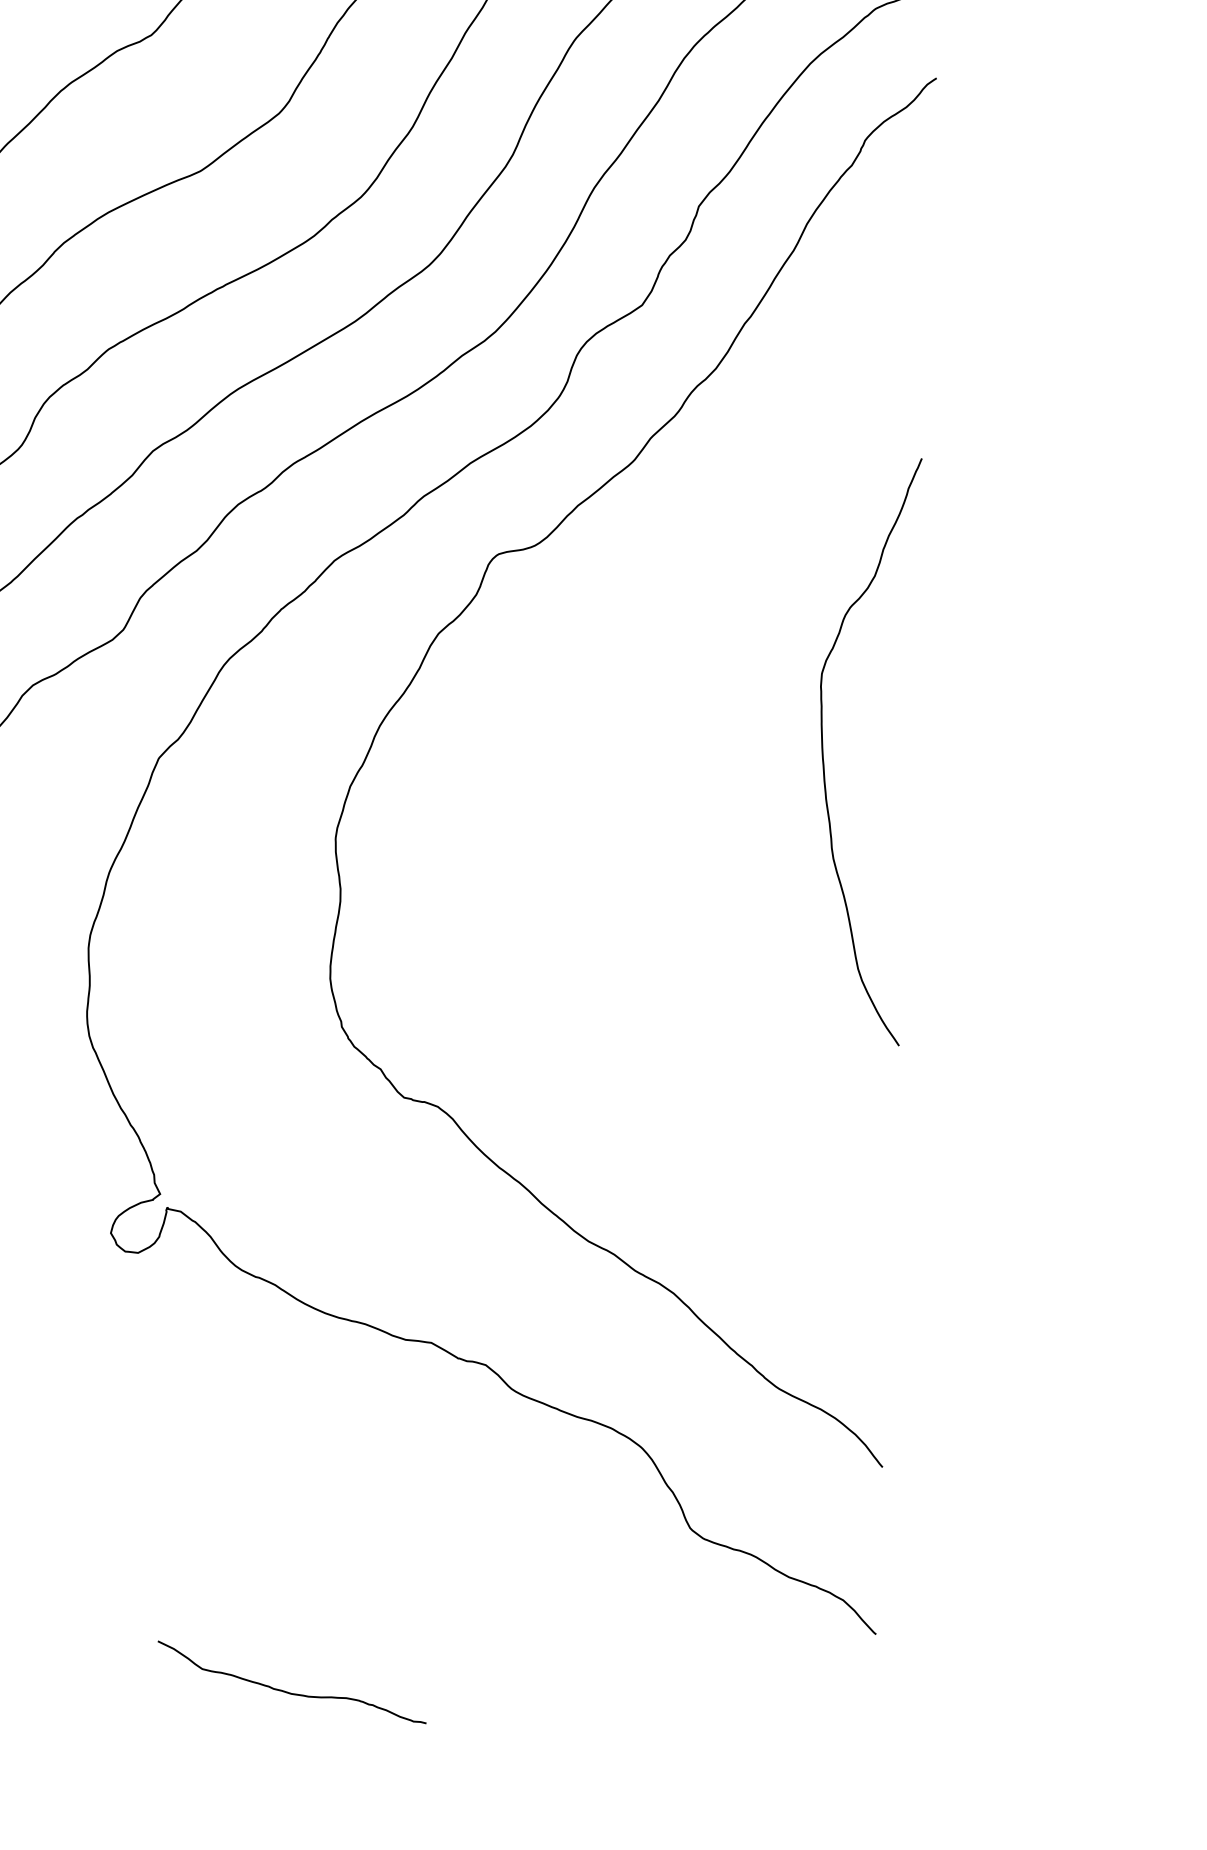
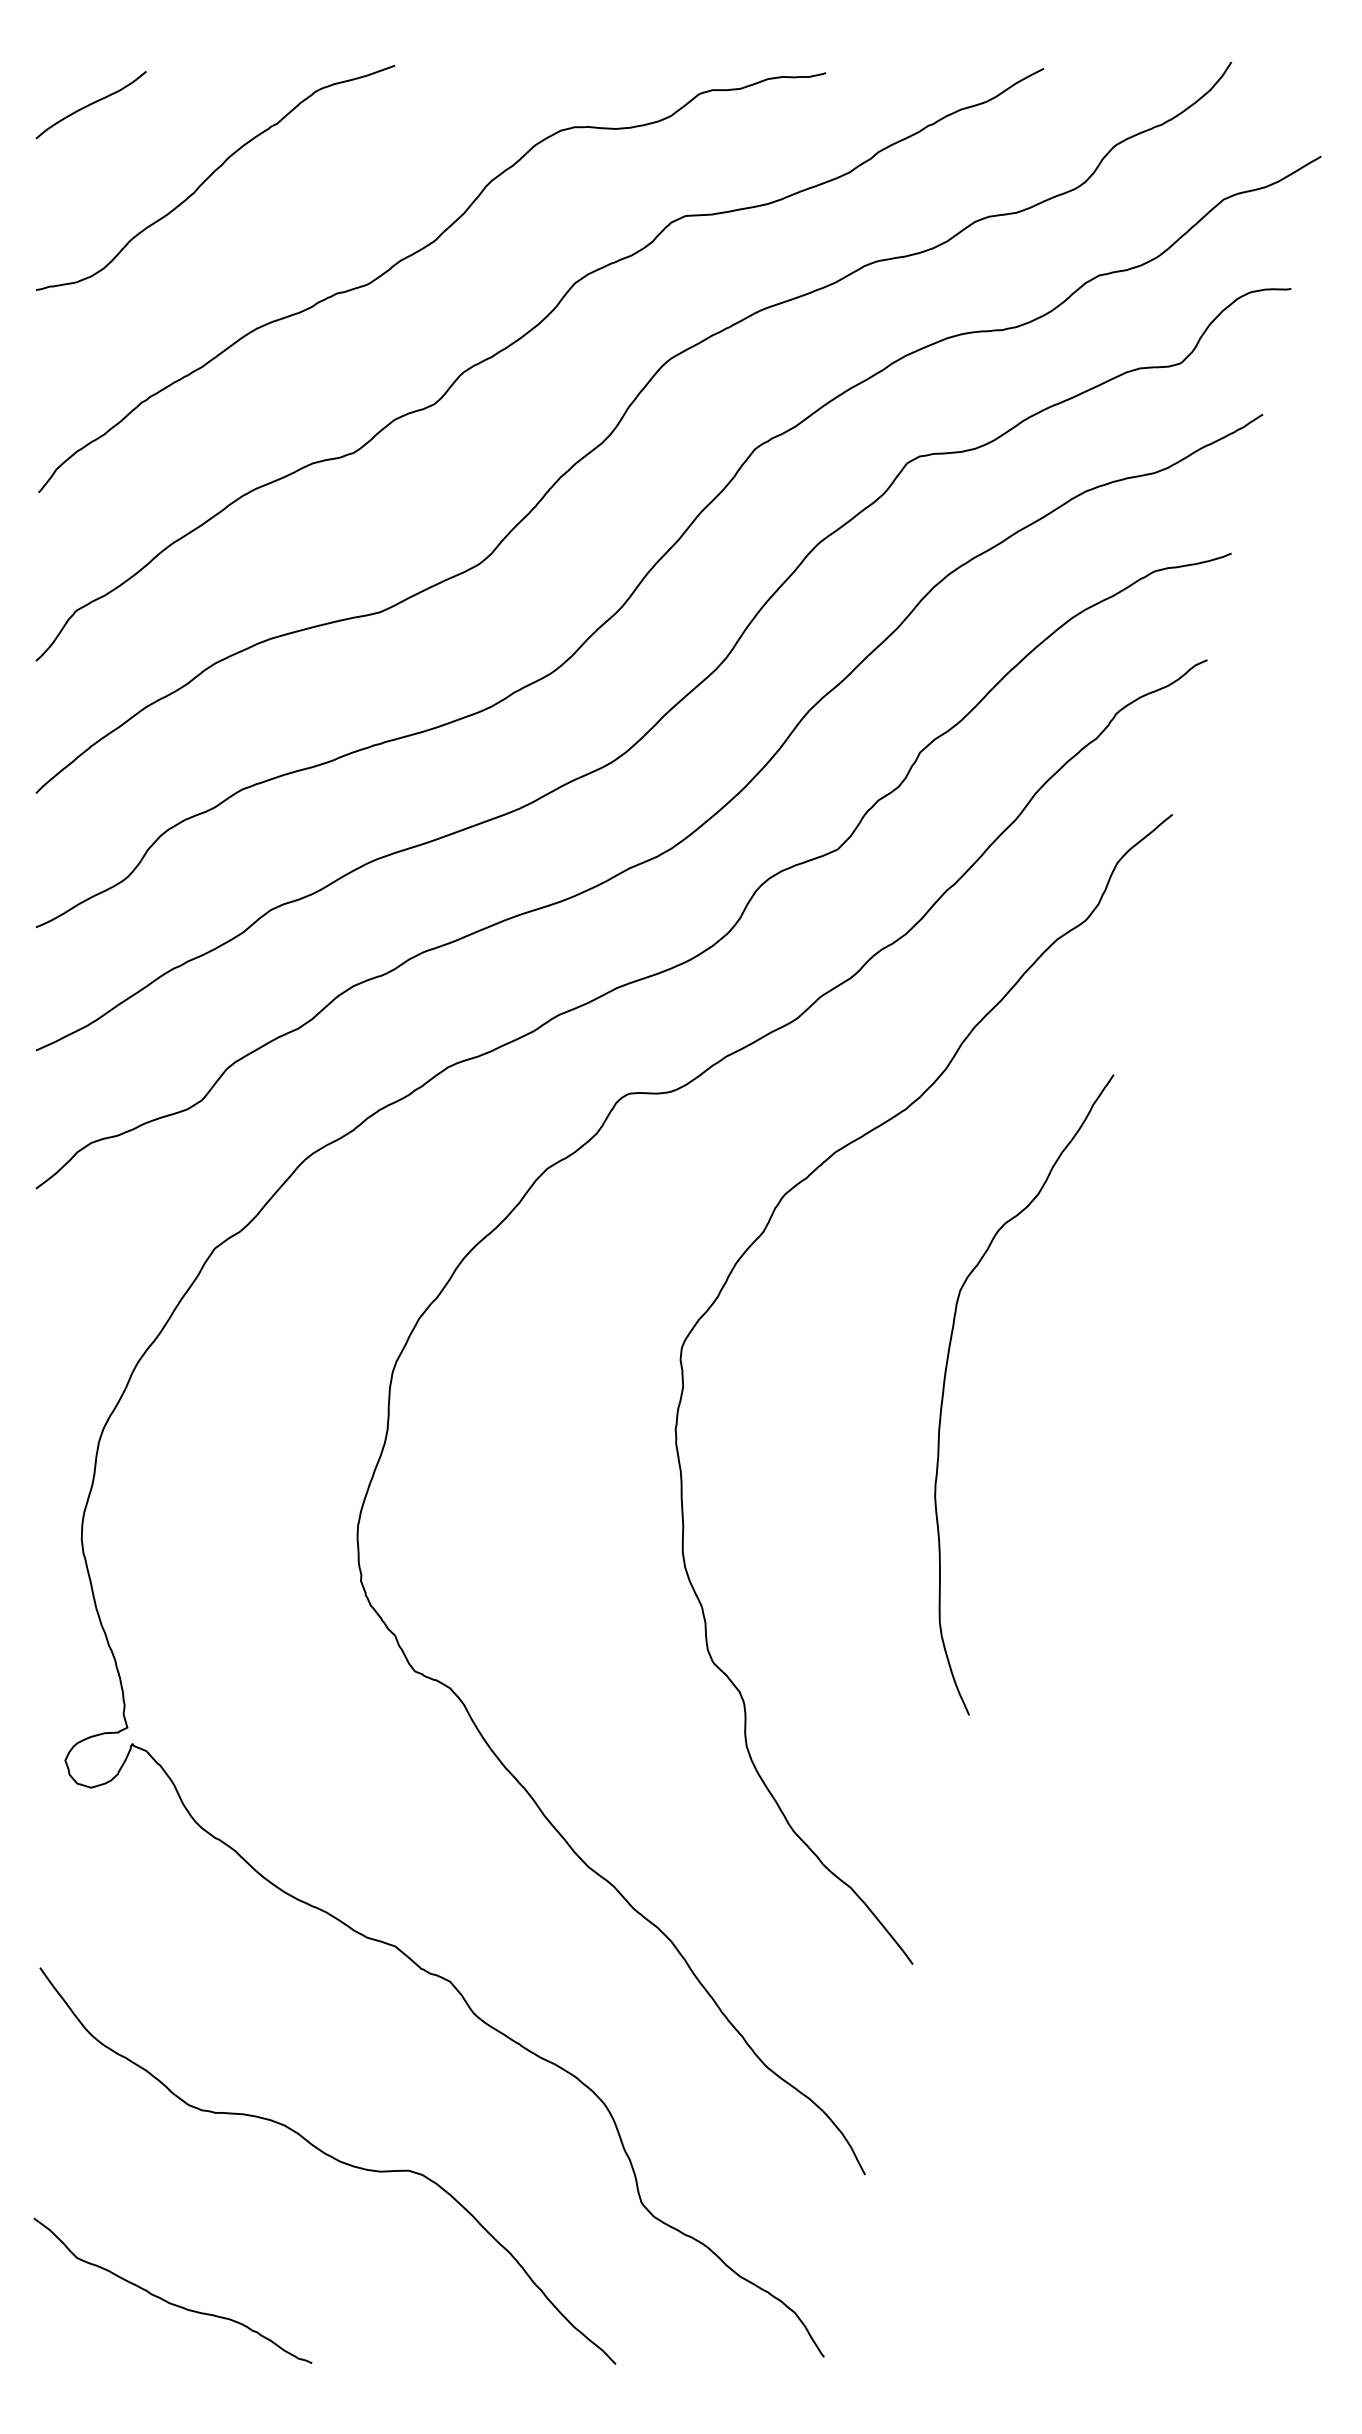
curve: (632, 666) -> (753, 1244), added
curve: (409, 1539) -> (330, 2157), added

